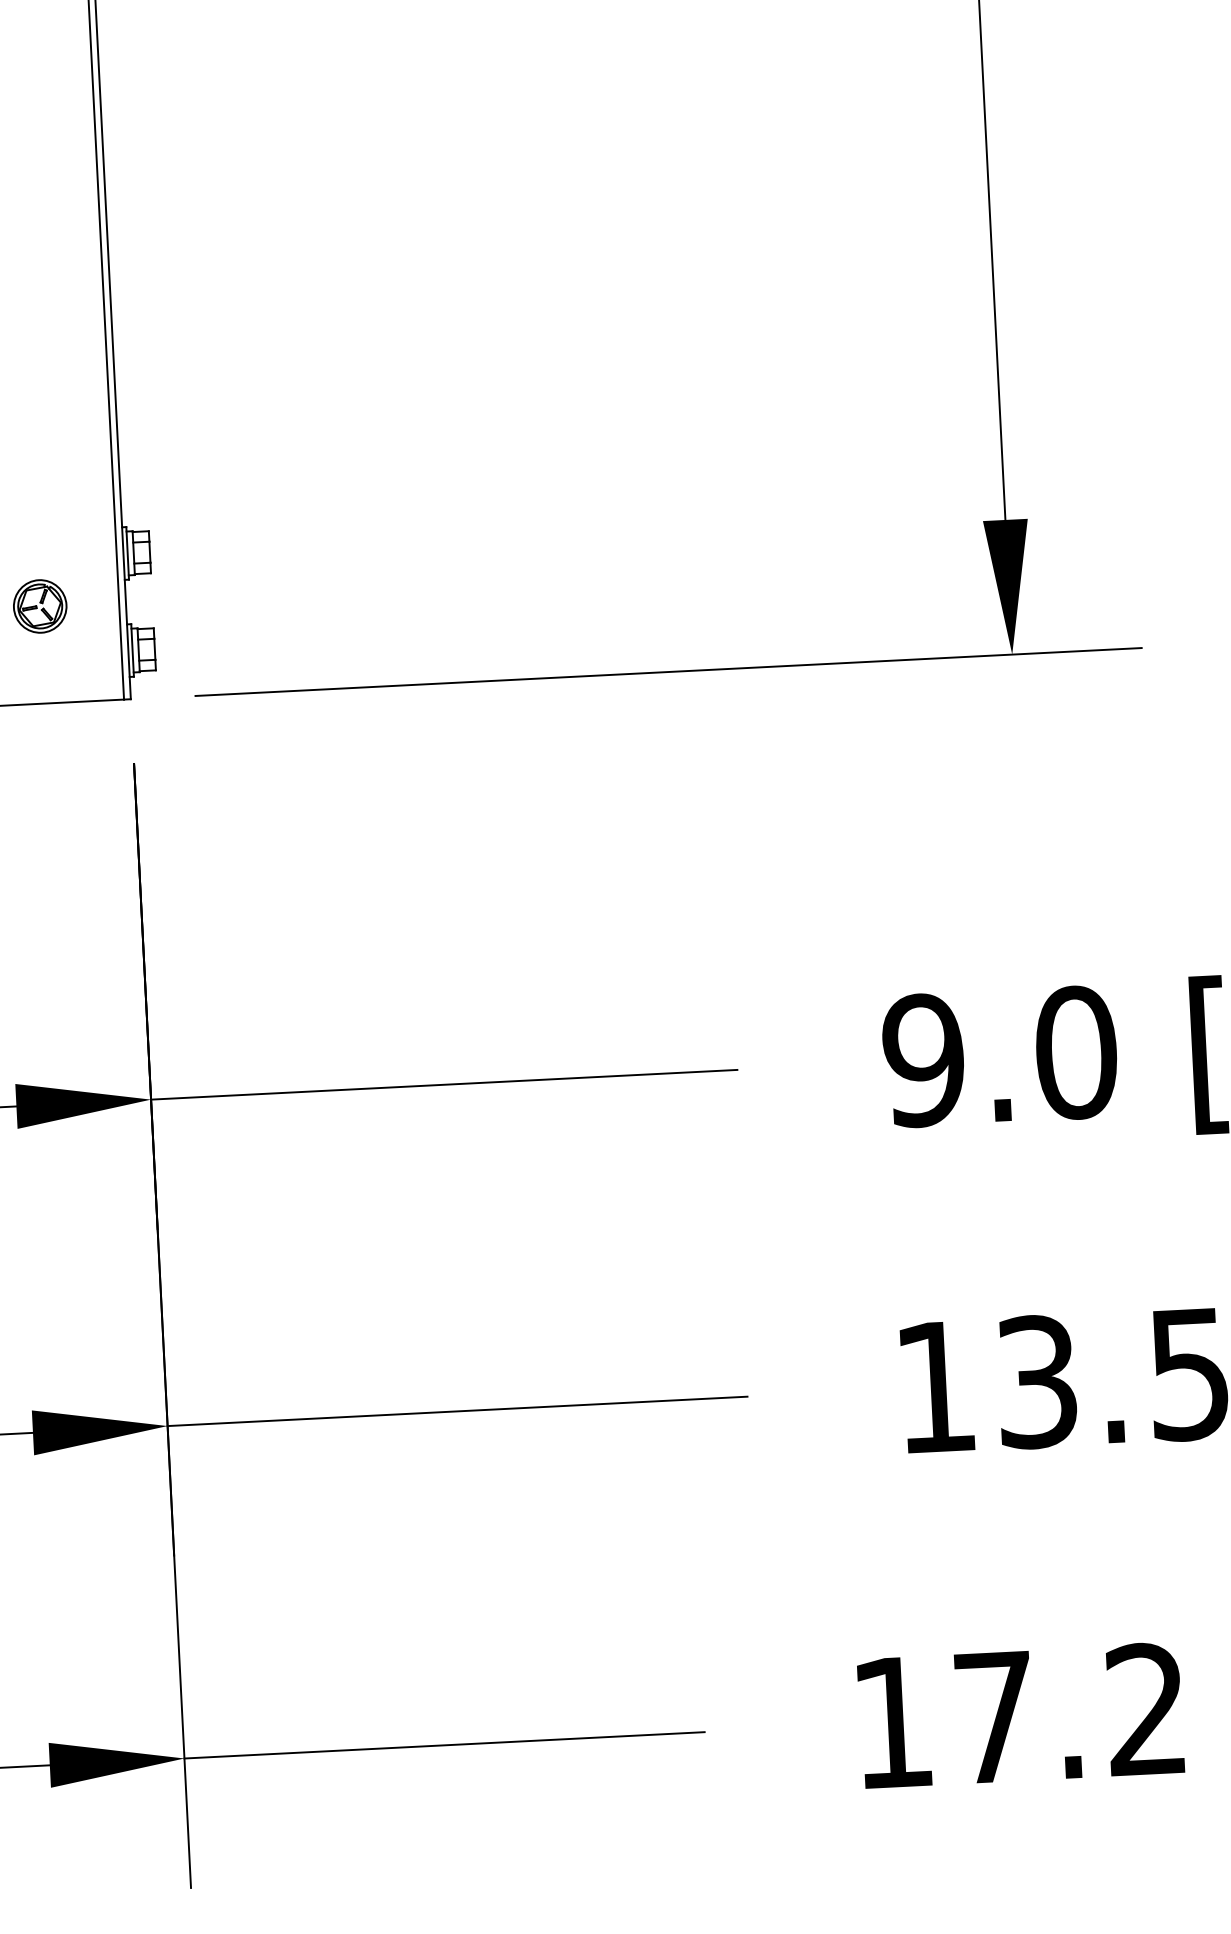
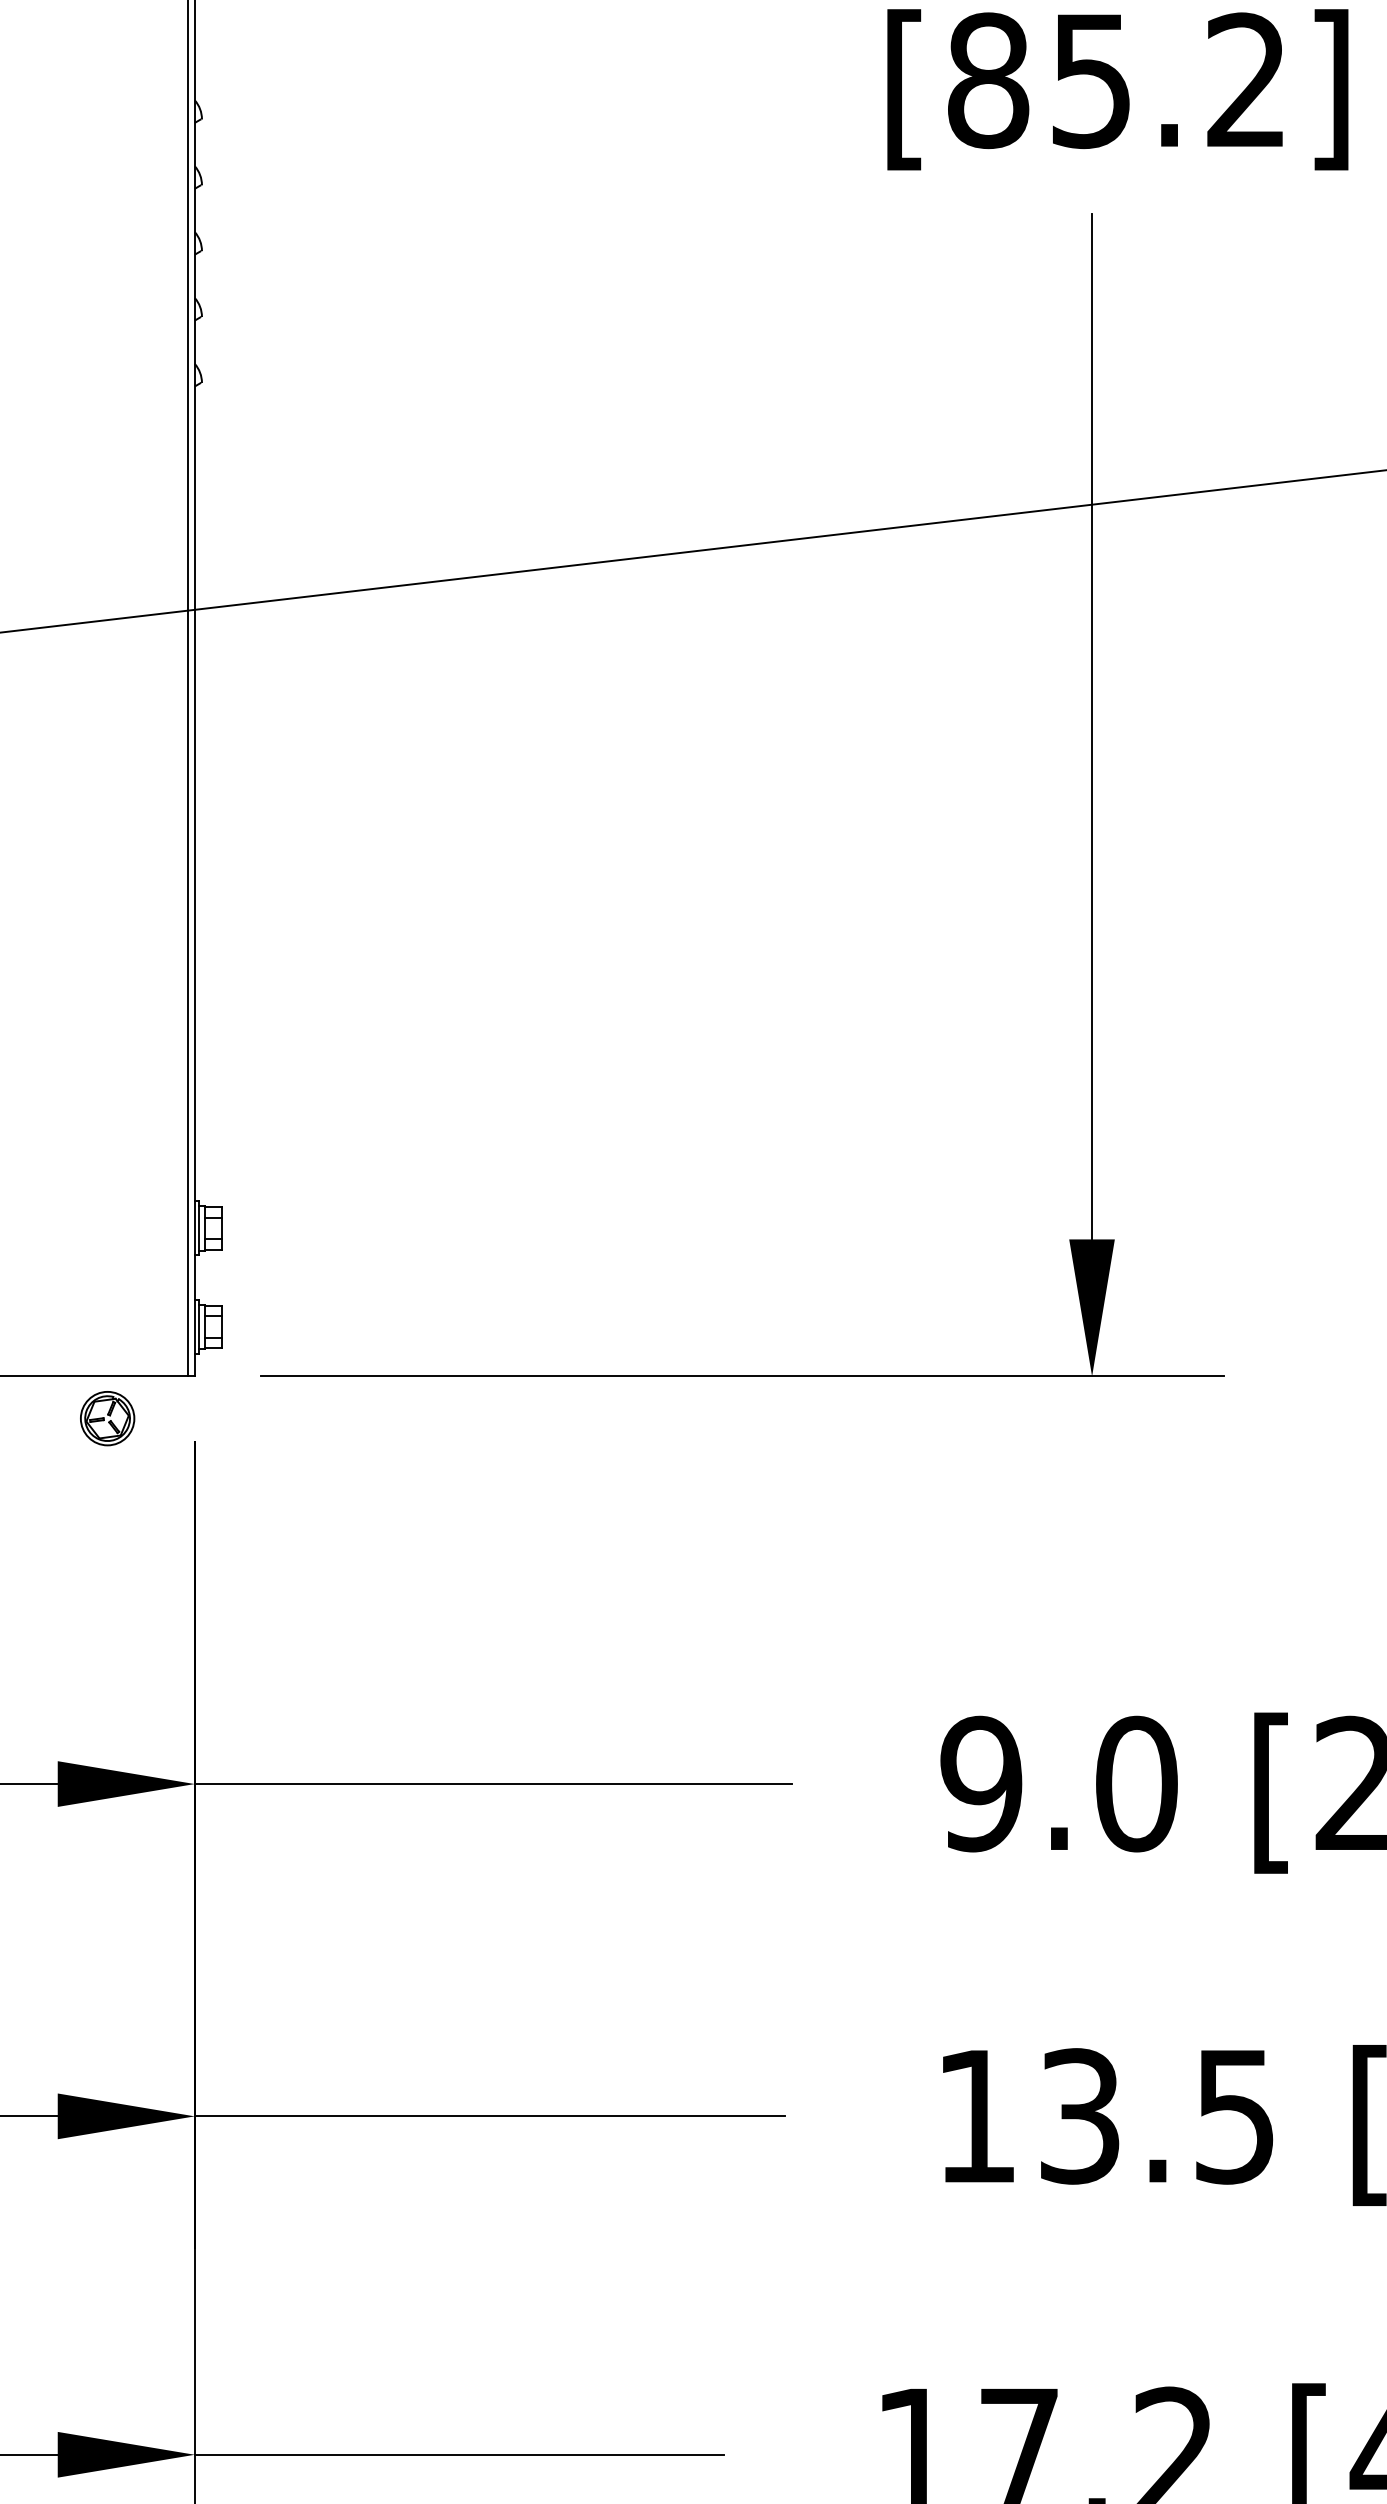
part: (40, 606) -> (107, 1418), moved

